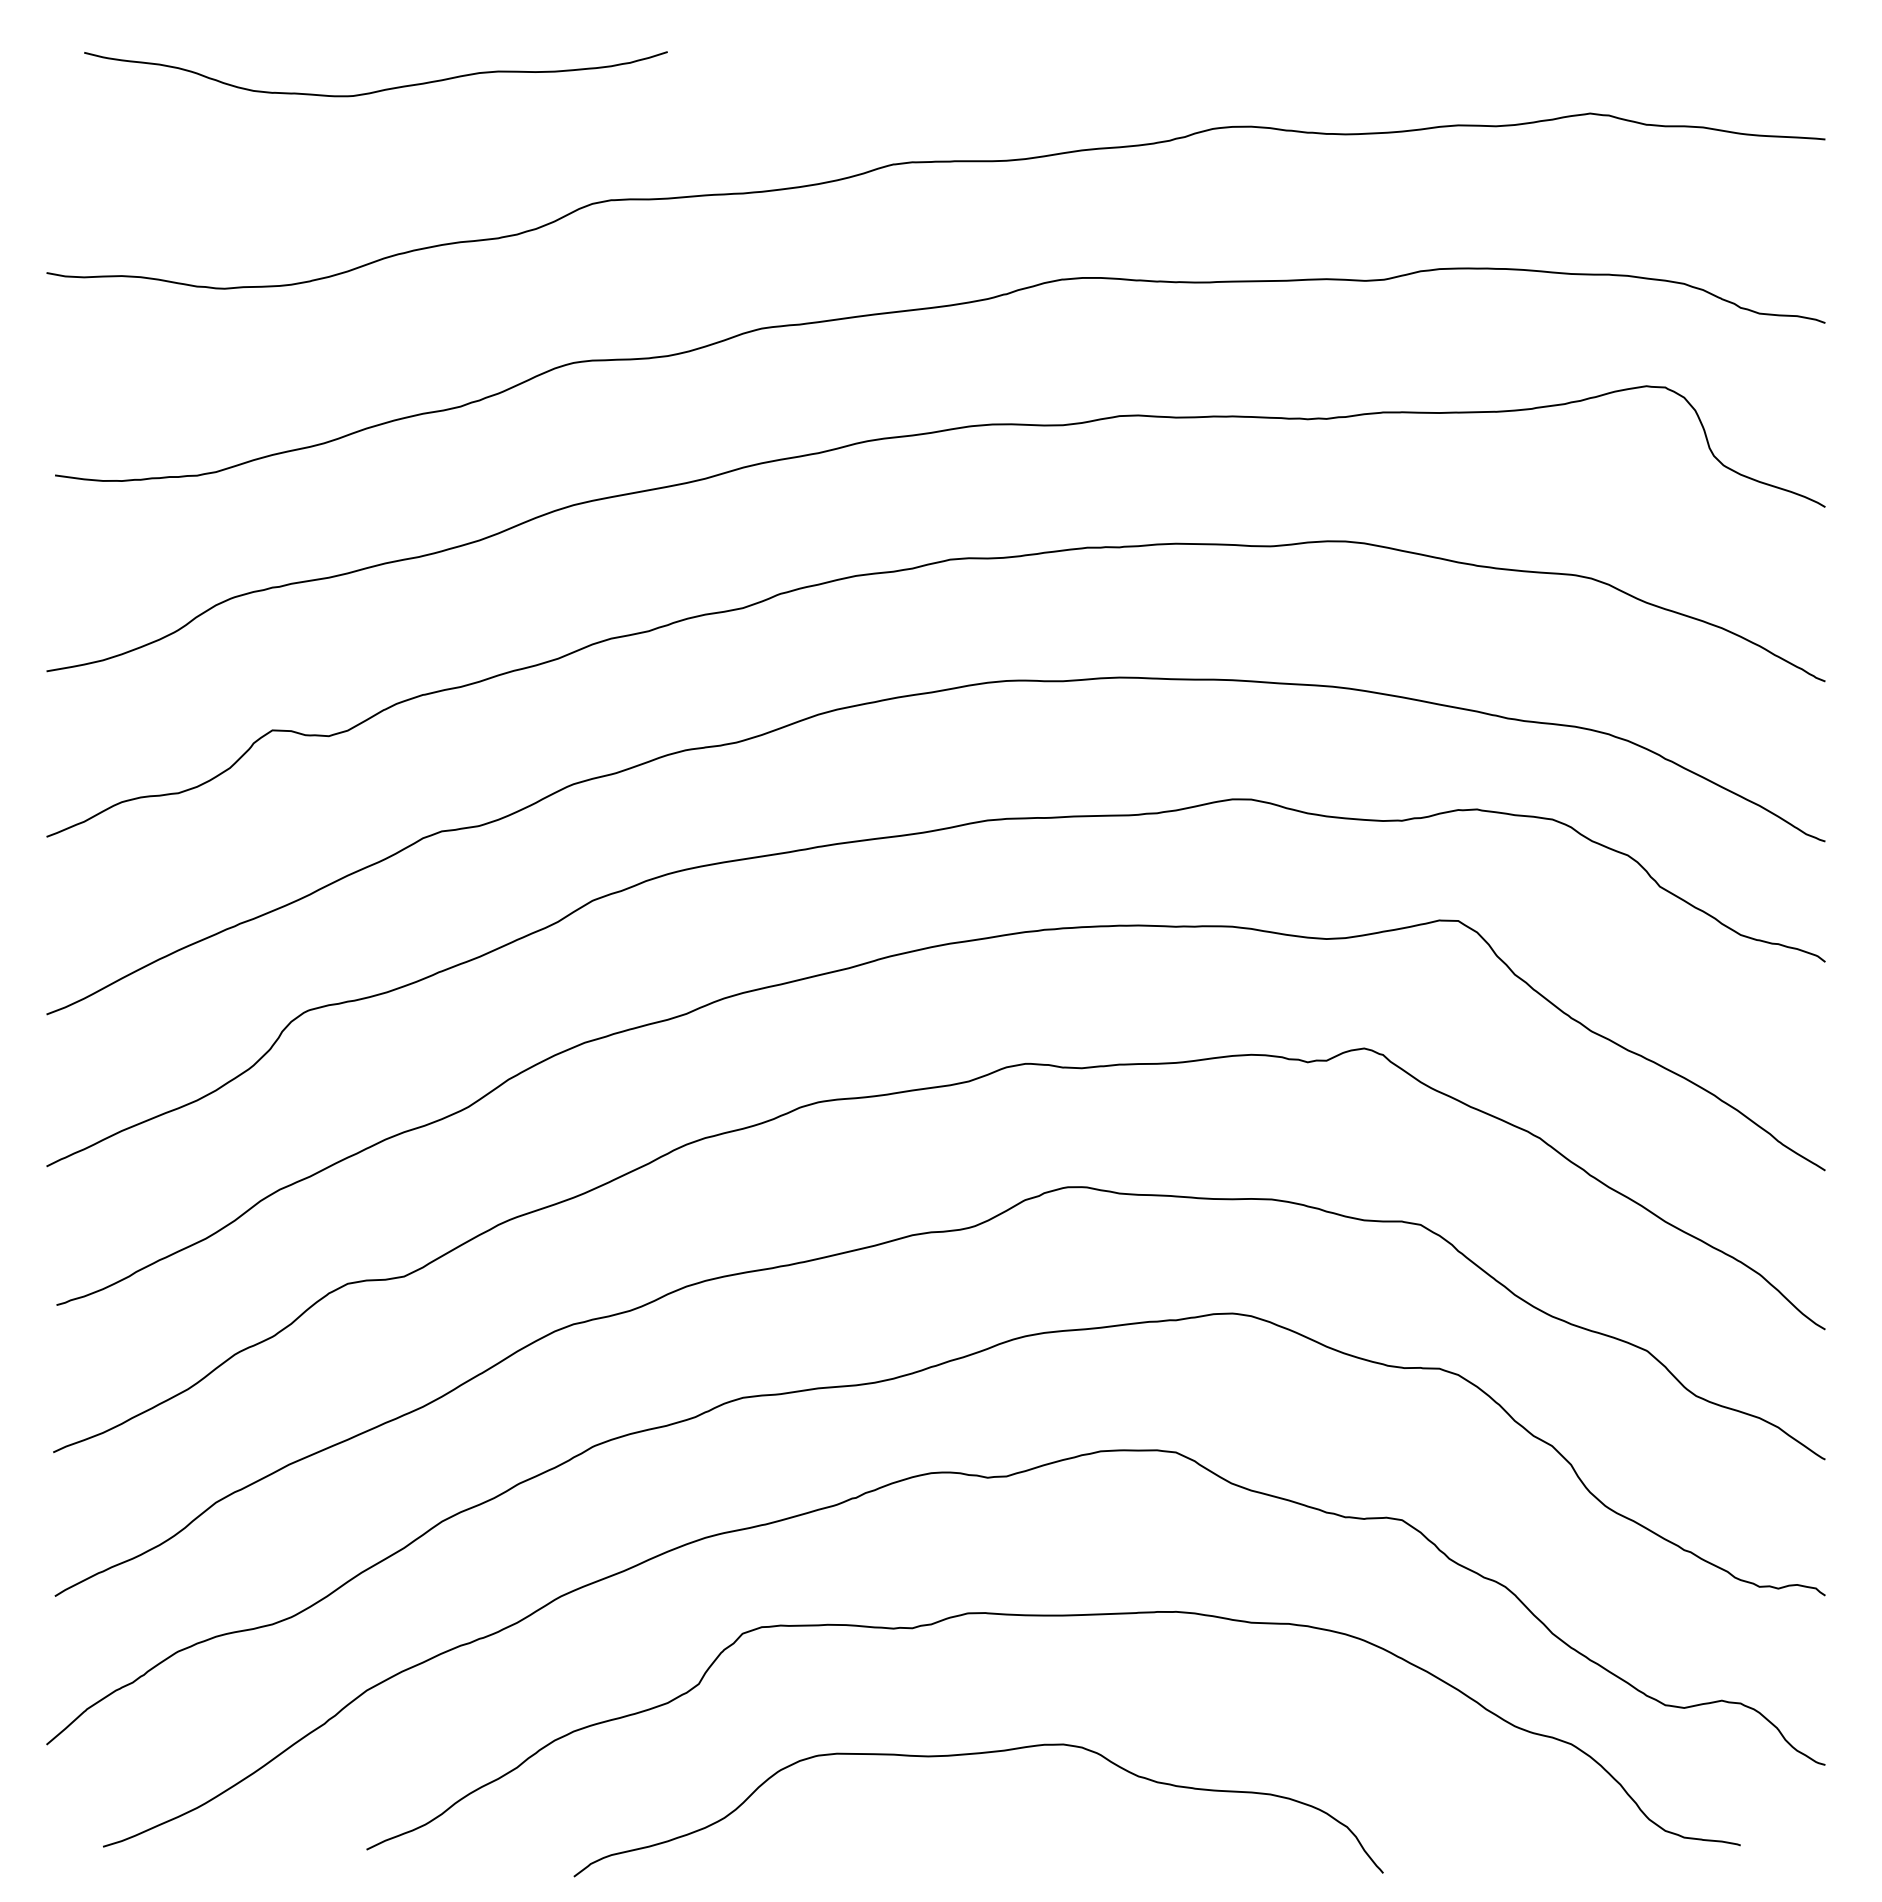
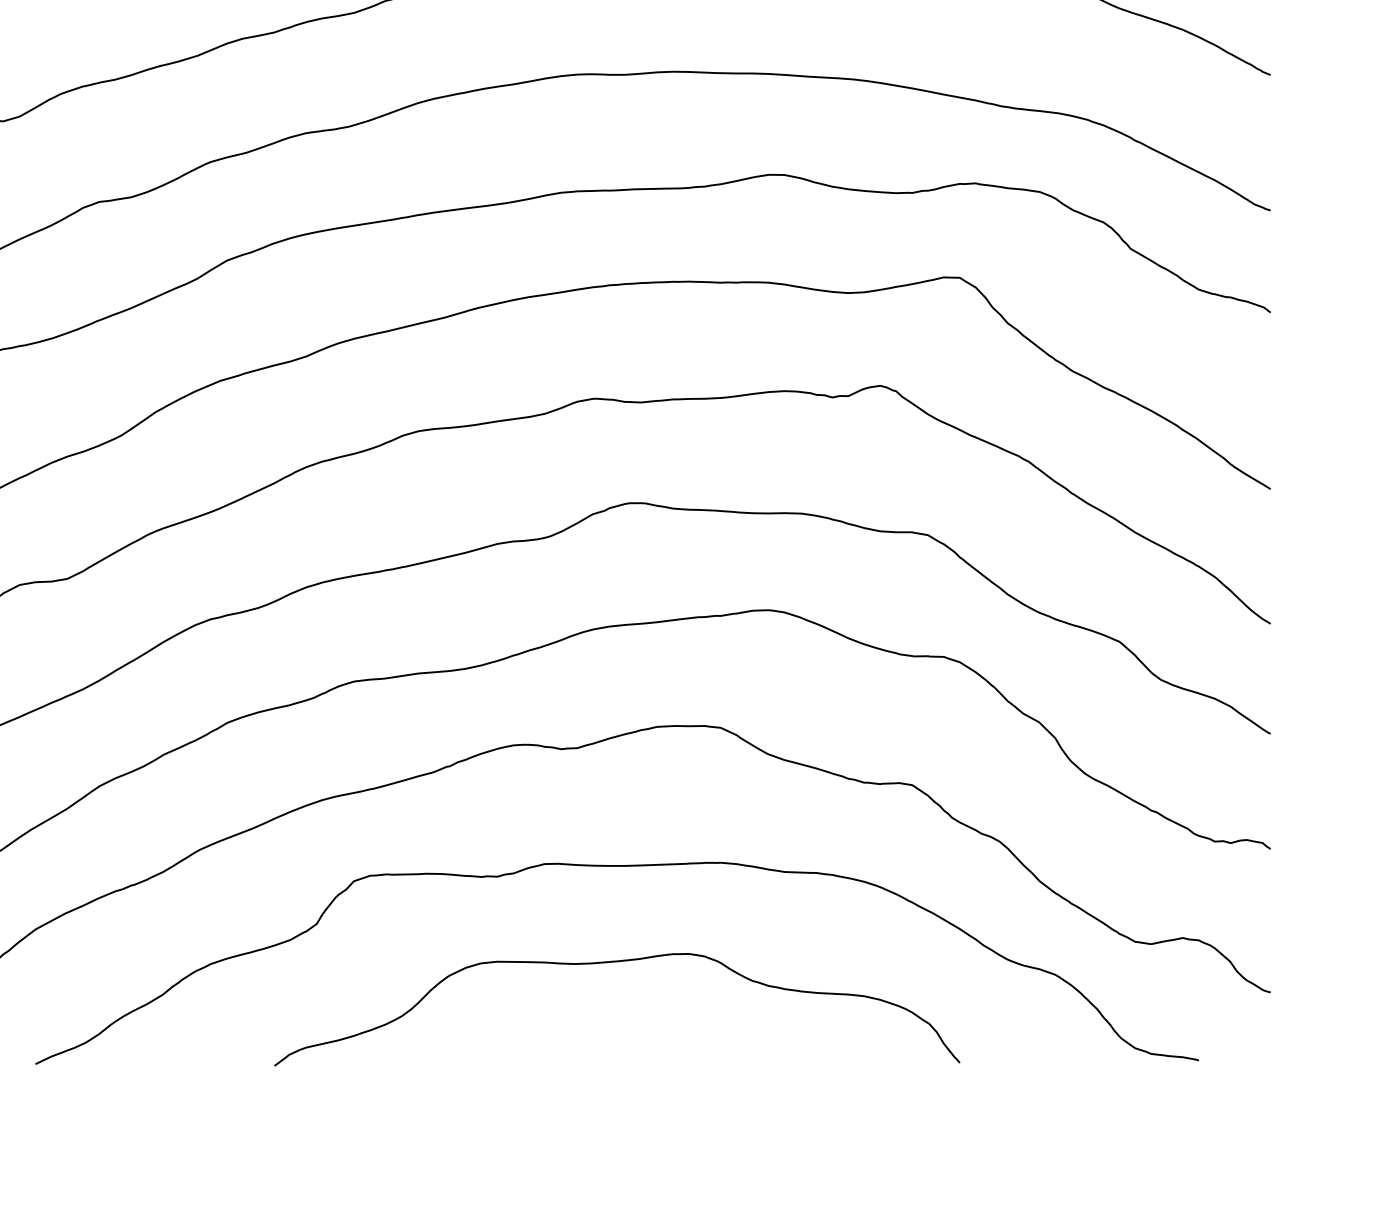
curve: (978, 1754) -> (617, 962), moved

